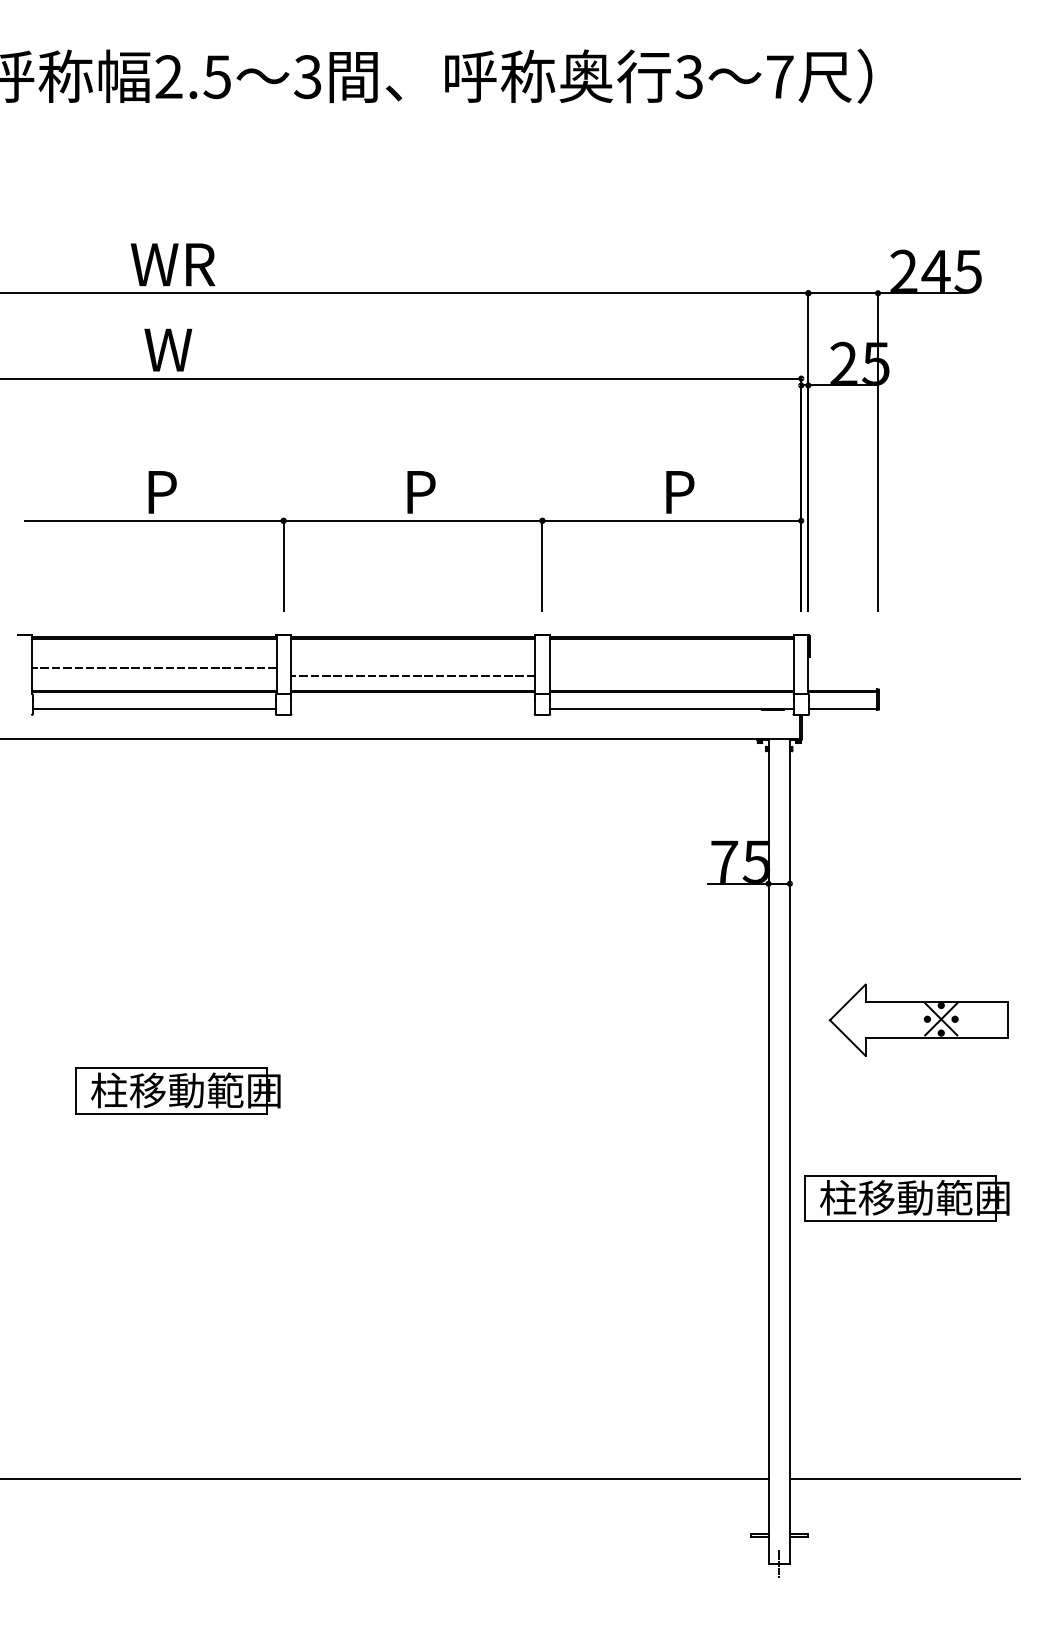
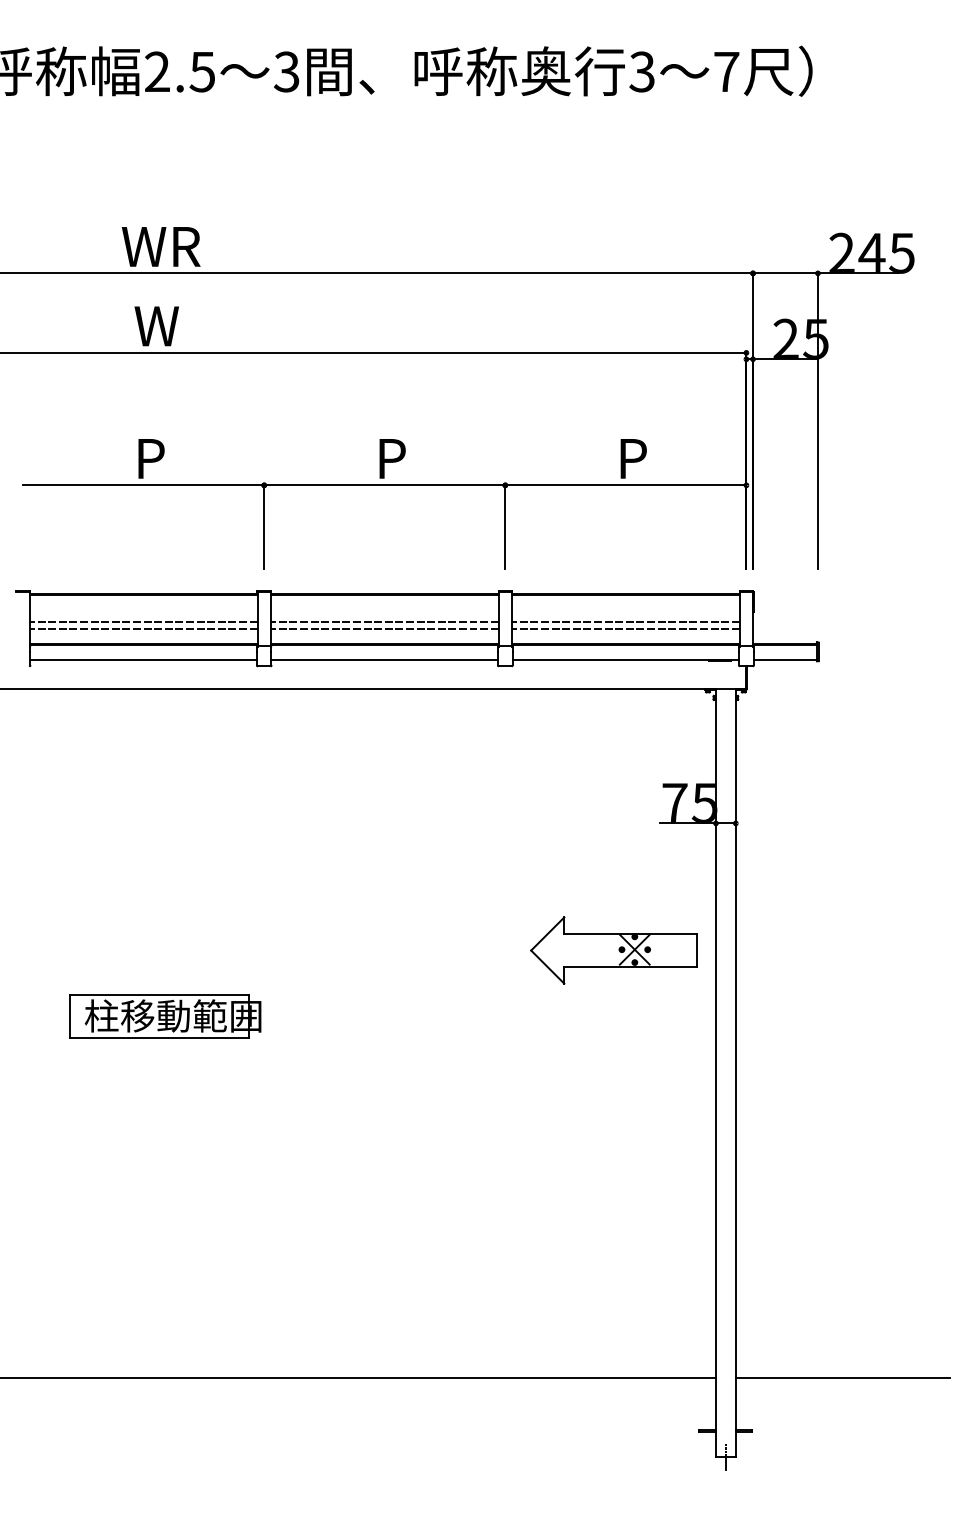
line: (412, 668) -> (384, 622), added
line: (671, 668) -> (625, 622), added
line: (154, 675) -> (143, 629), added
line: (671, 675) -> (625, 629), added
line: (412, 708) -> (384, 660), added
part: (918, 1020) -> (613, 950), moved
part: (906, 1198) -> (844, 1116), removed

